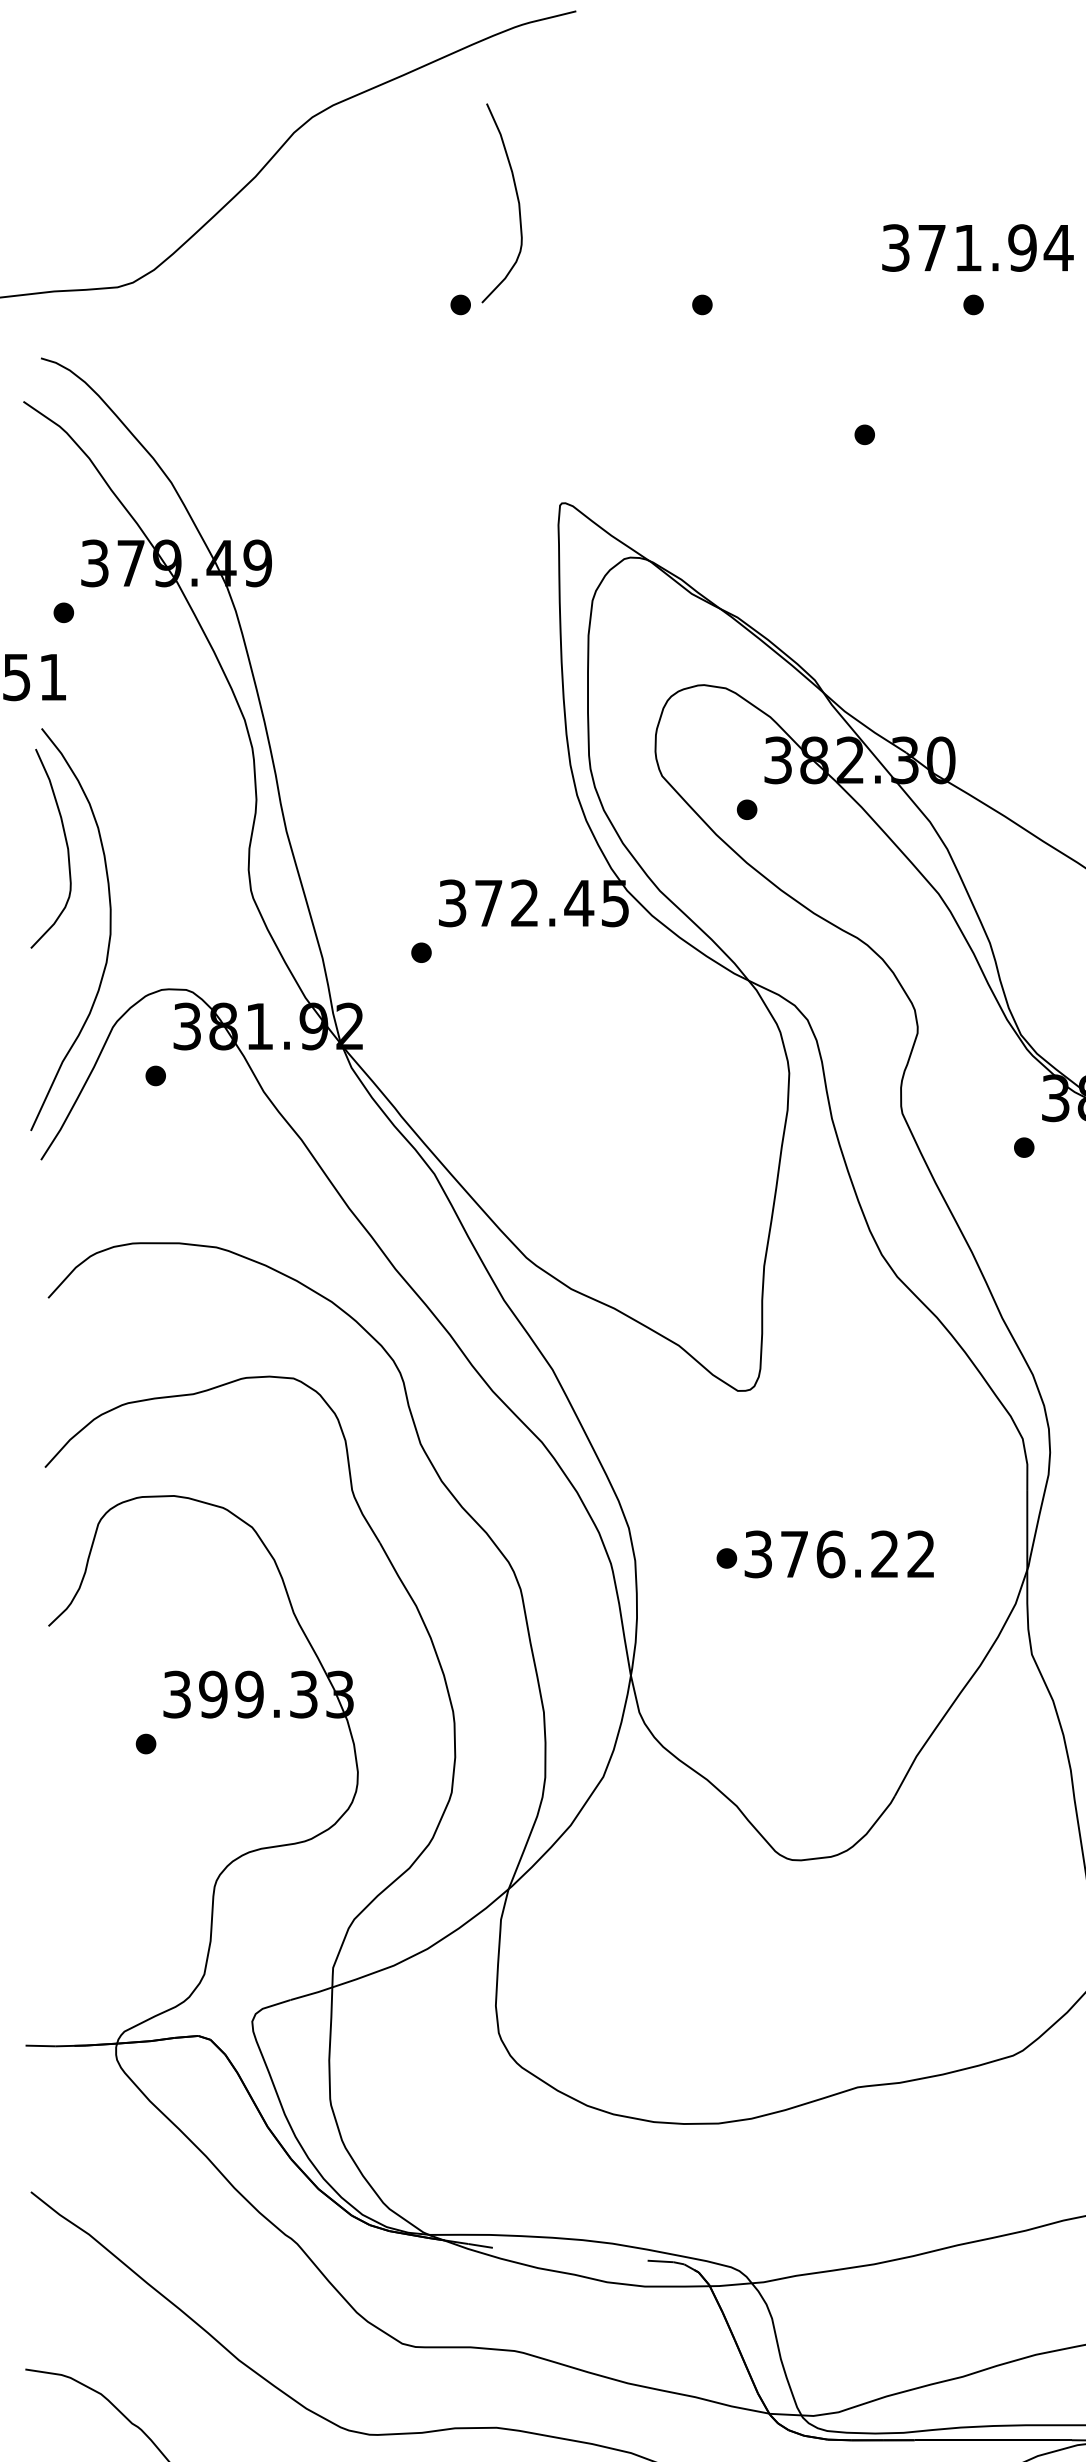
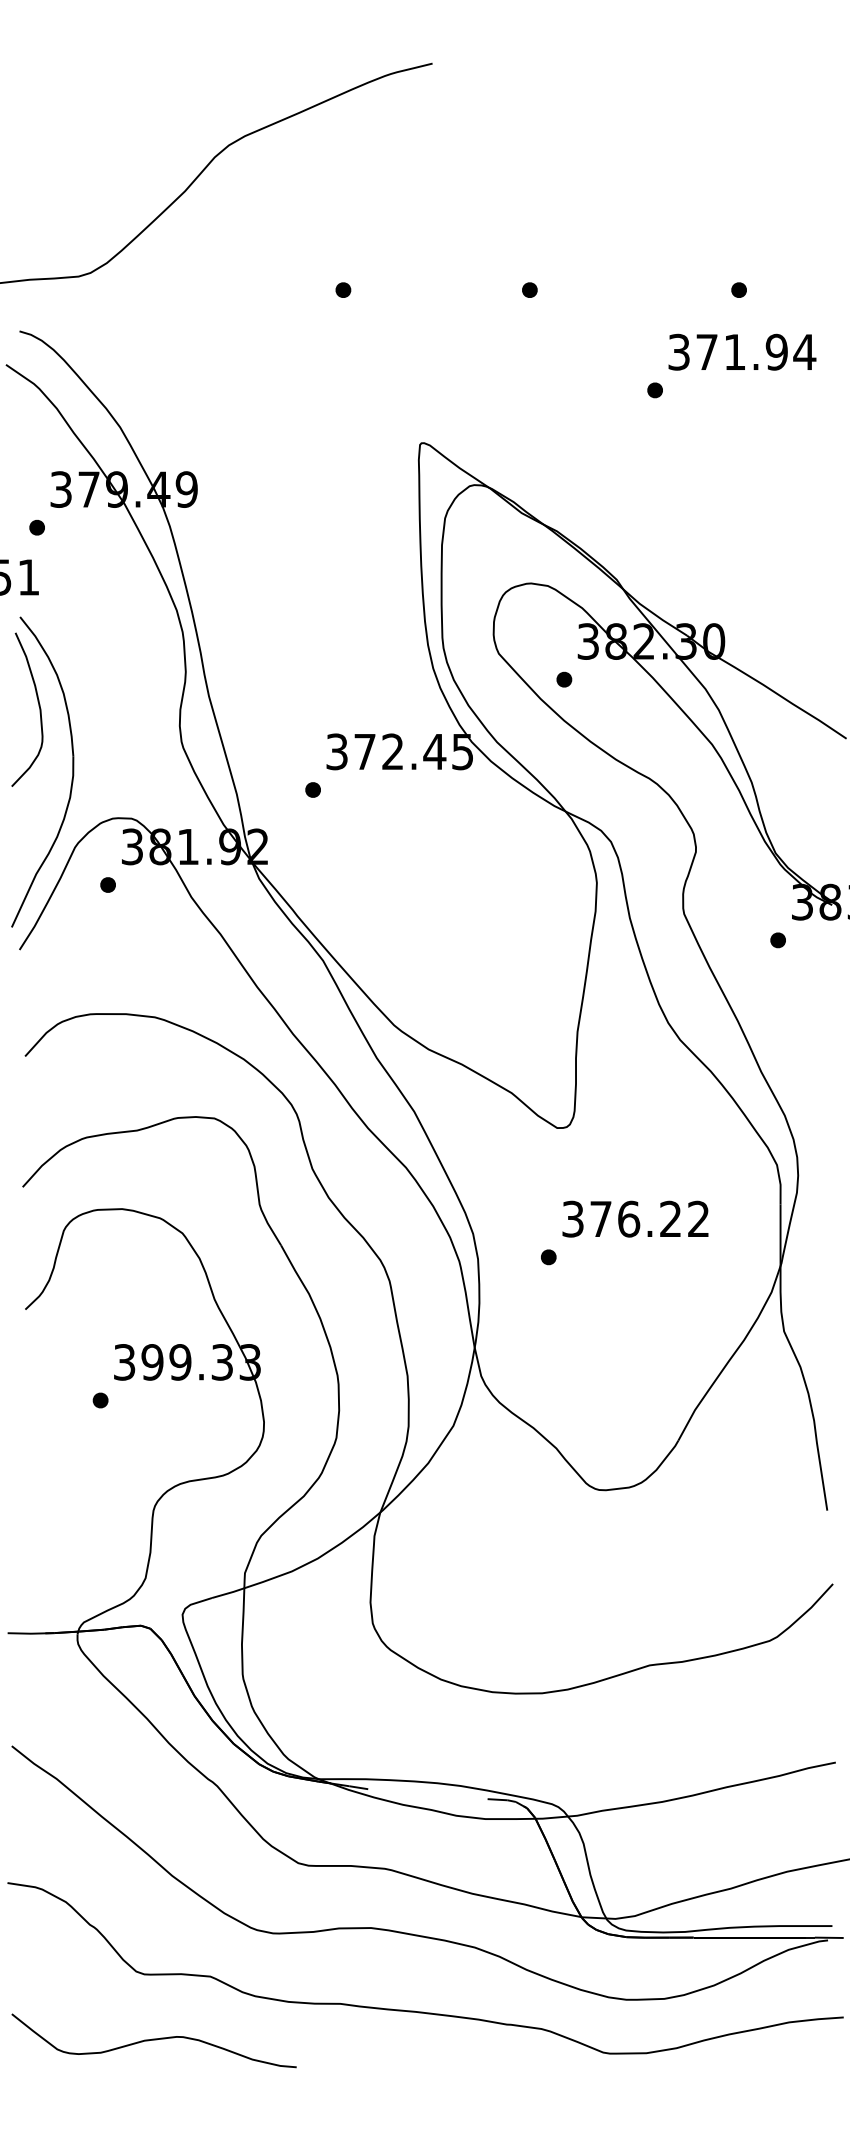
curve: (516, 199) -> (386, 208), removed
text: (977, 247) -> (742, 351), moved
text: (839, 1553) -> (635, 1218), moved

